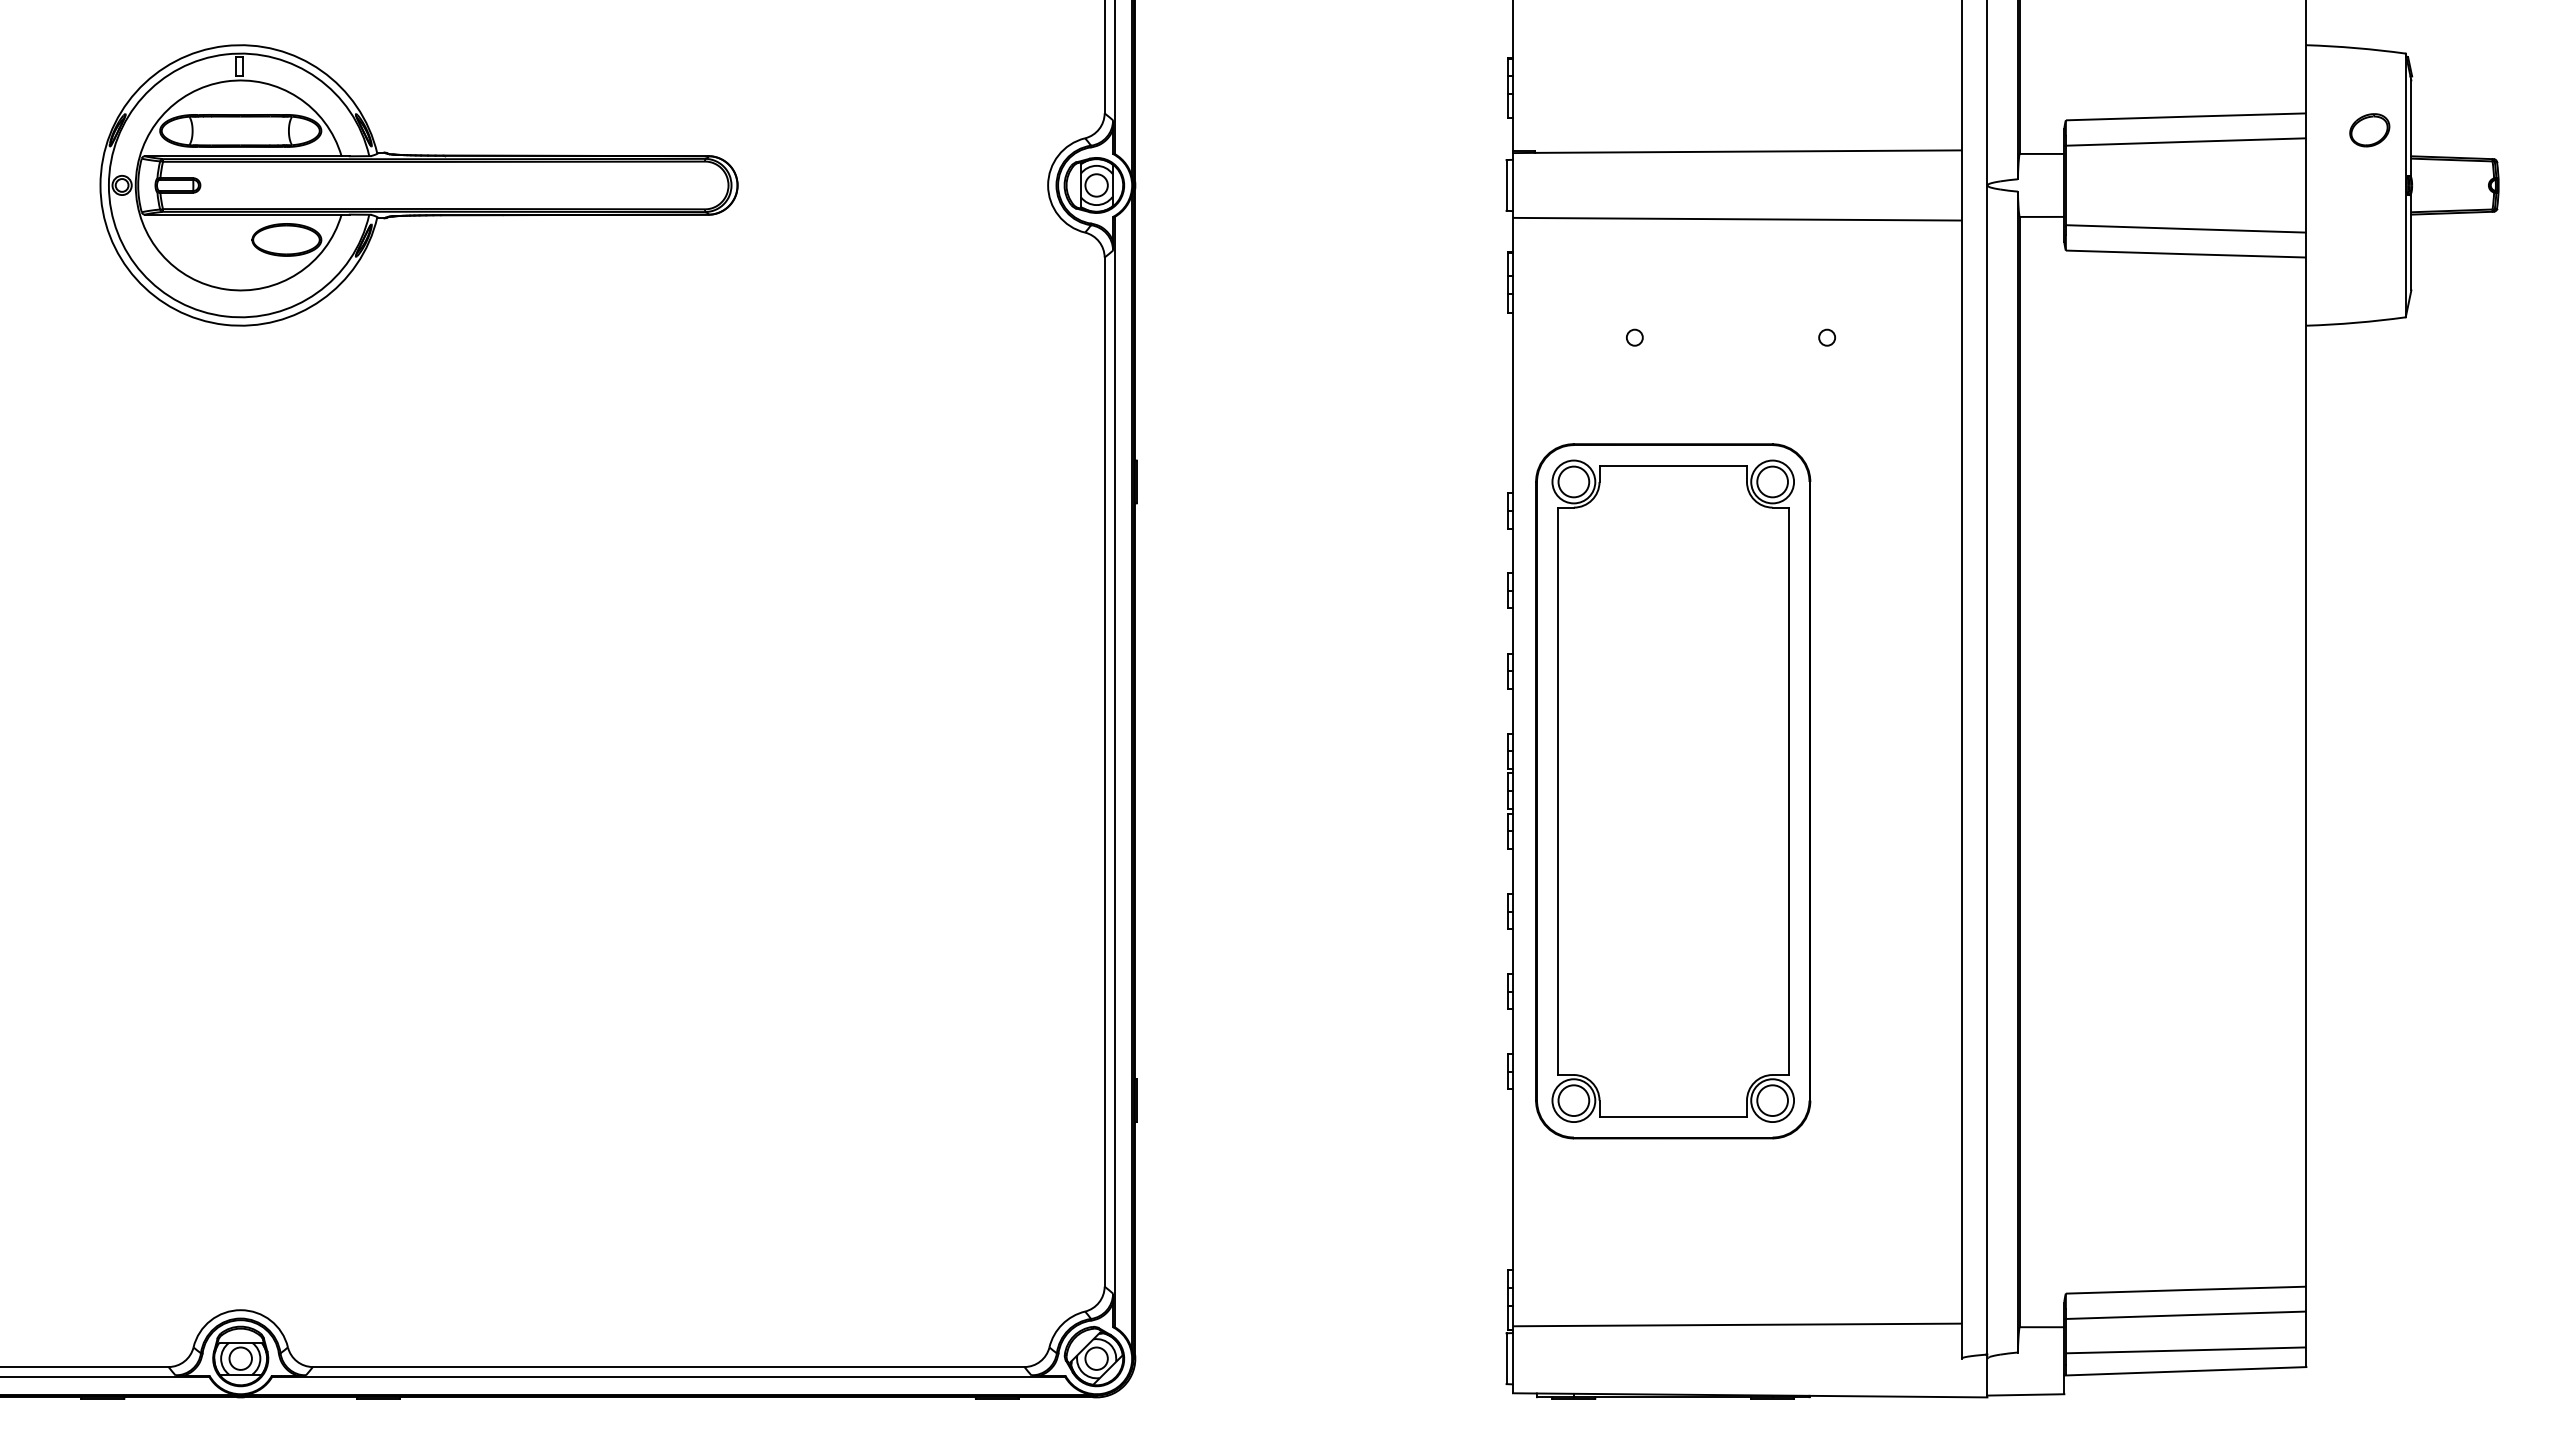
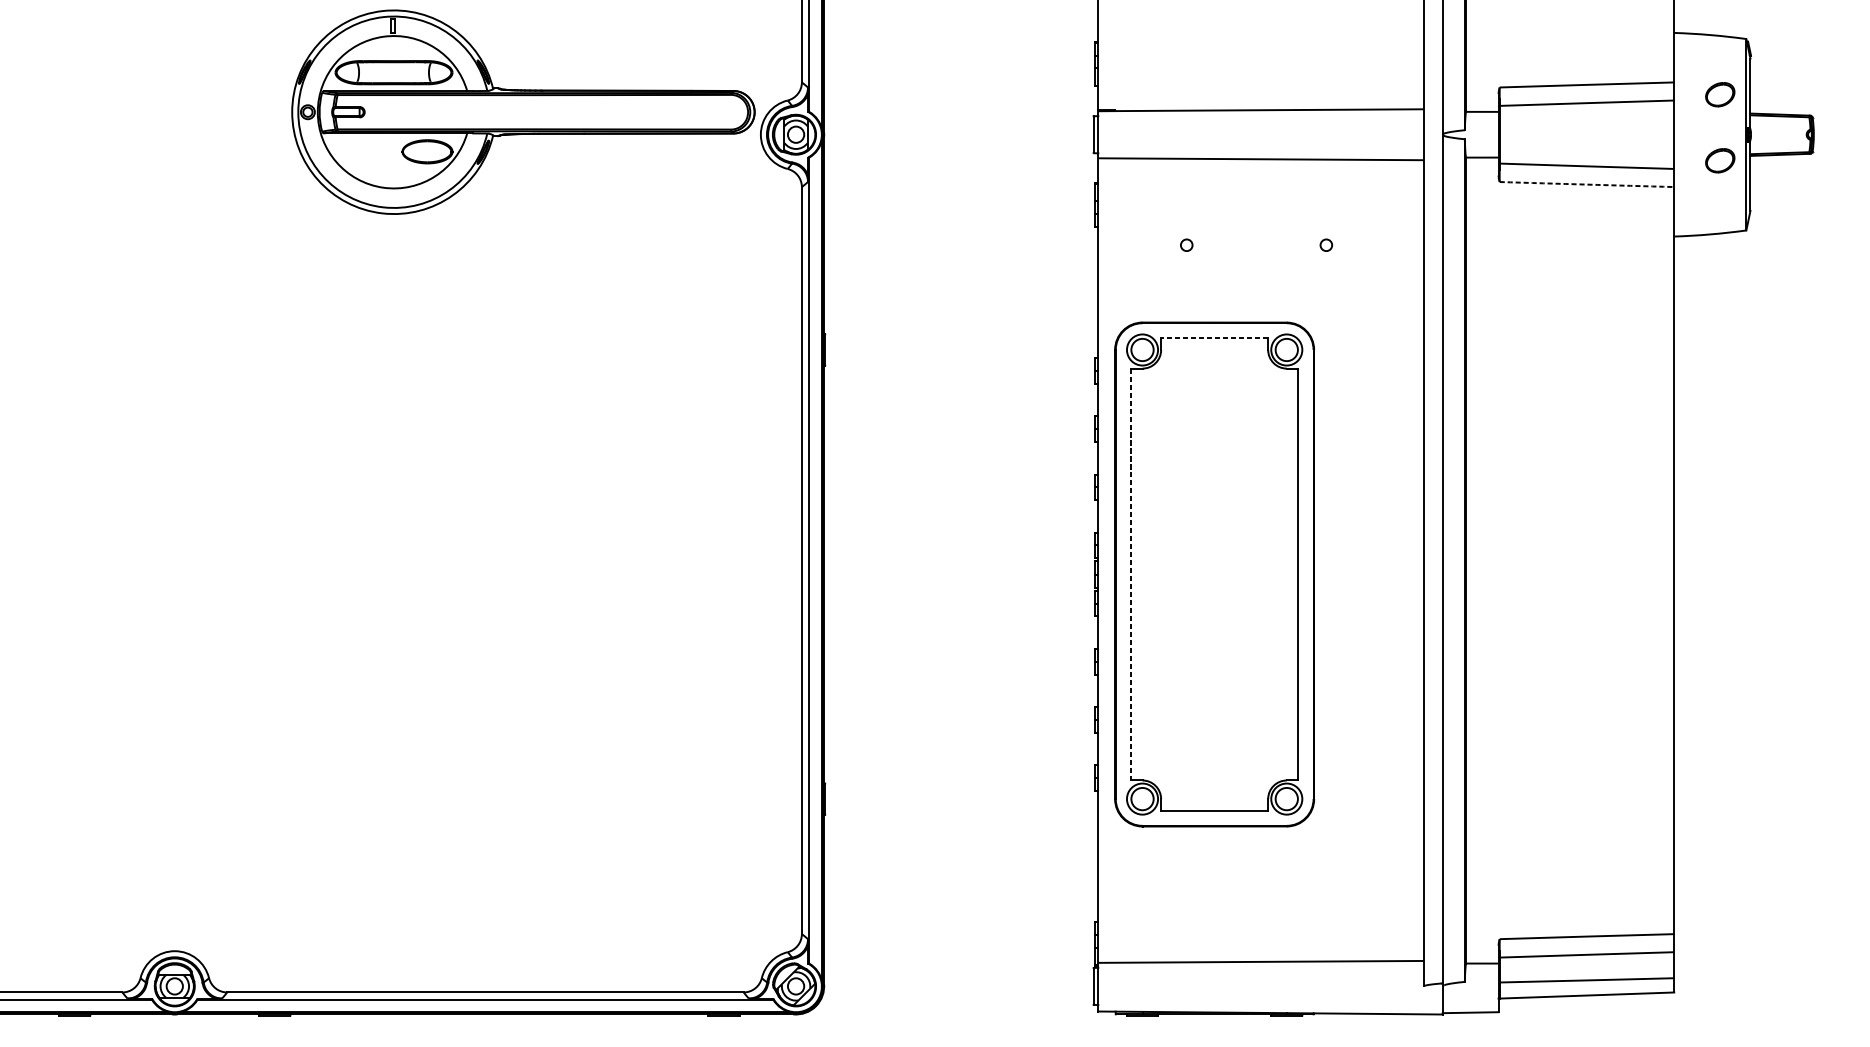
part: (418, 185) -> (523, 112), moved
part: (2369, 221) -> (1720, 160), added
arc: (2186, 254) -> (1587, 184), solid -> dashed
line: (1673, 465) -> (1214, 338), solid -> dashed
line: (1557, 791) -> (1130, 574), solid -> dashed

